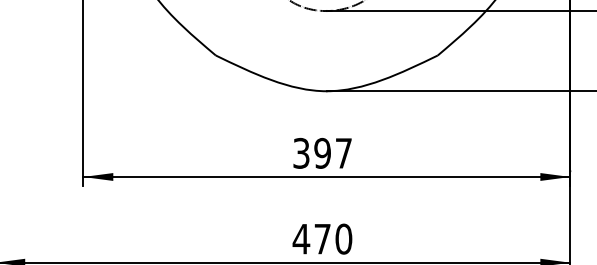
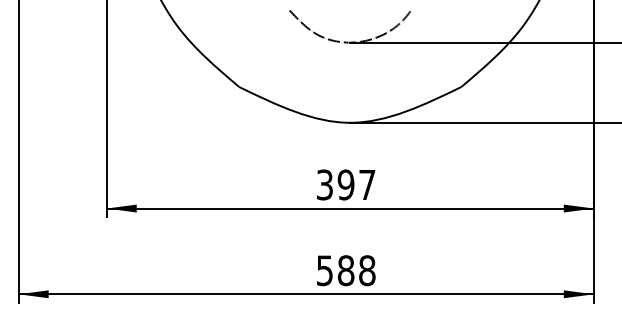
text: (322, 238) -> (345, 270), 470 -> 588

